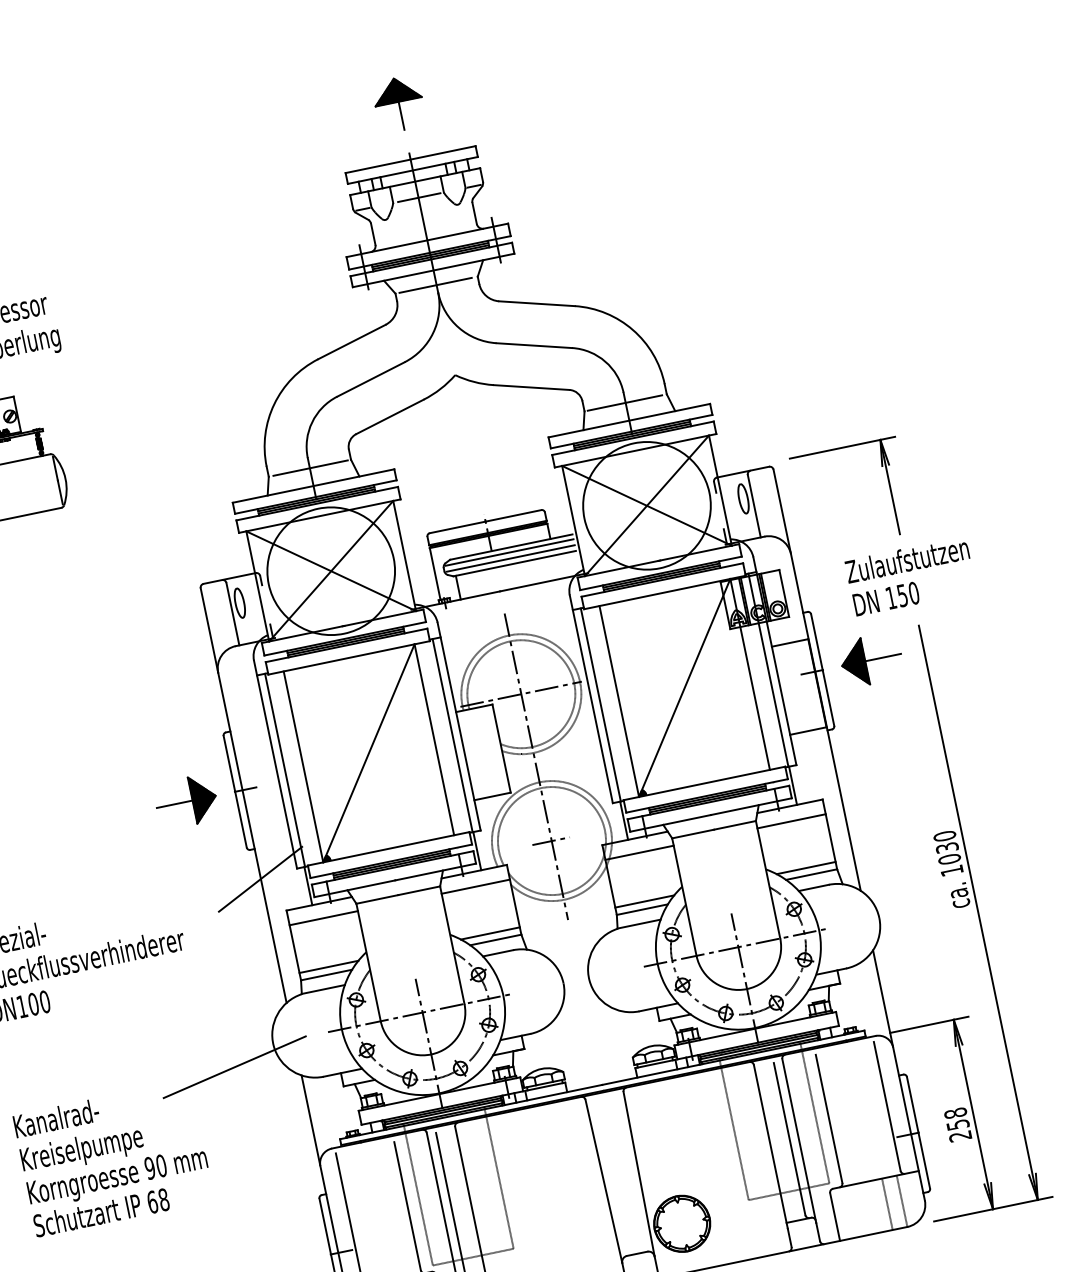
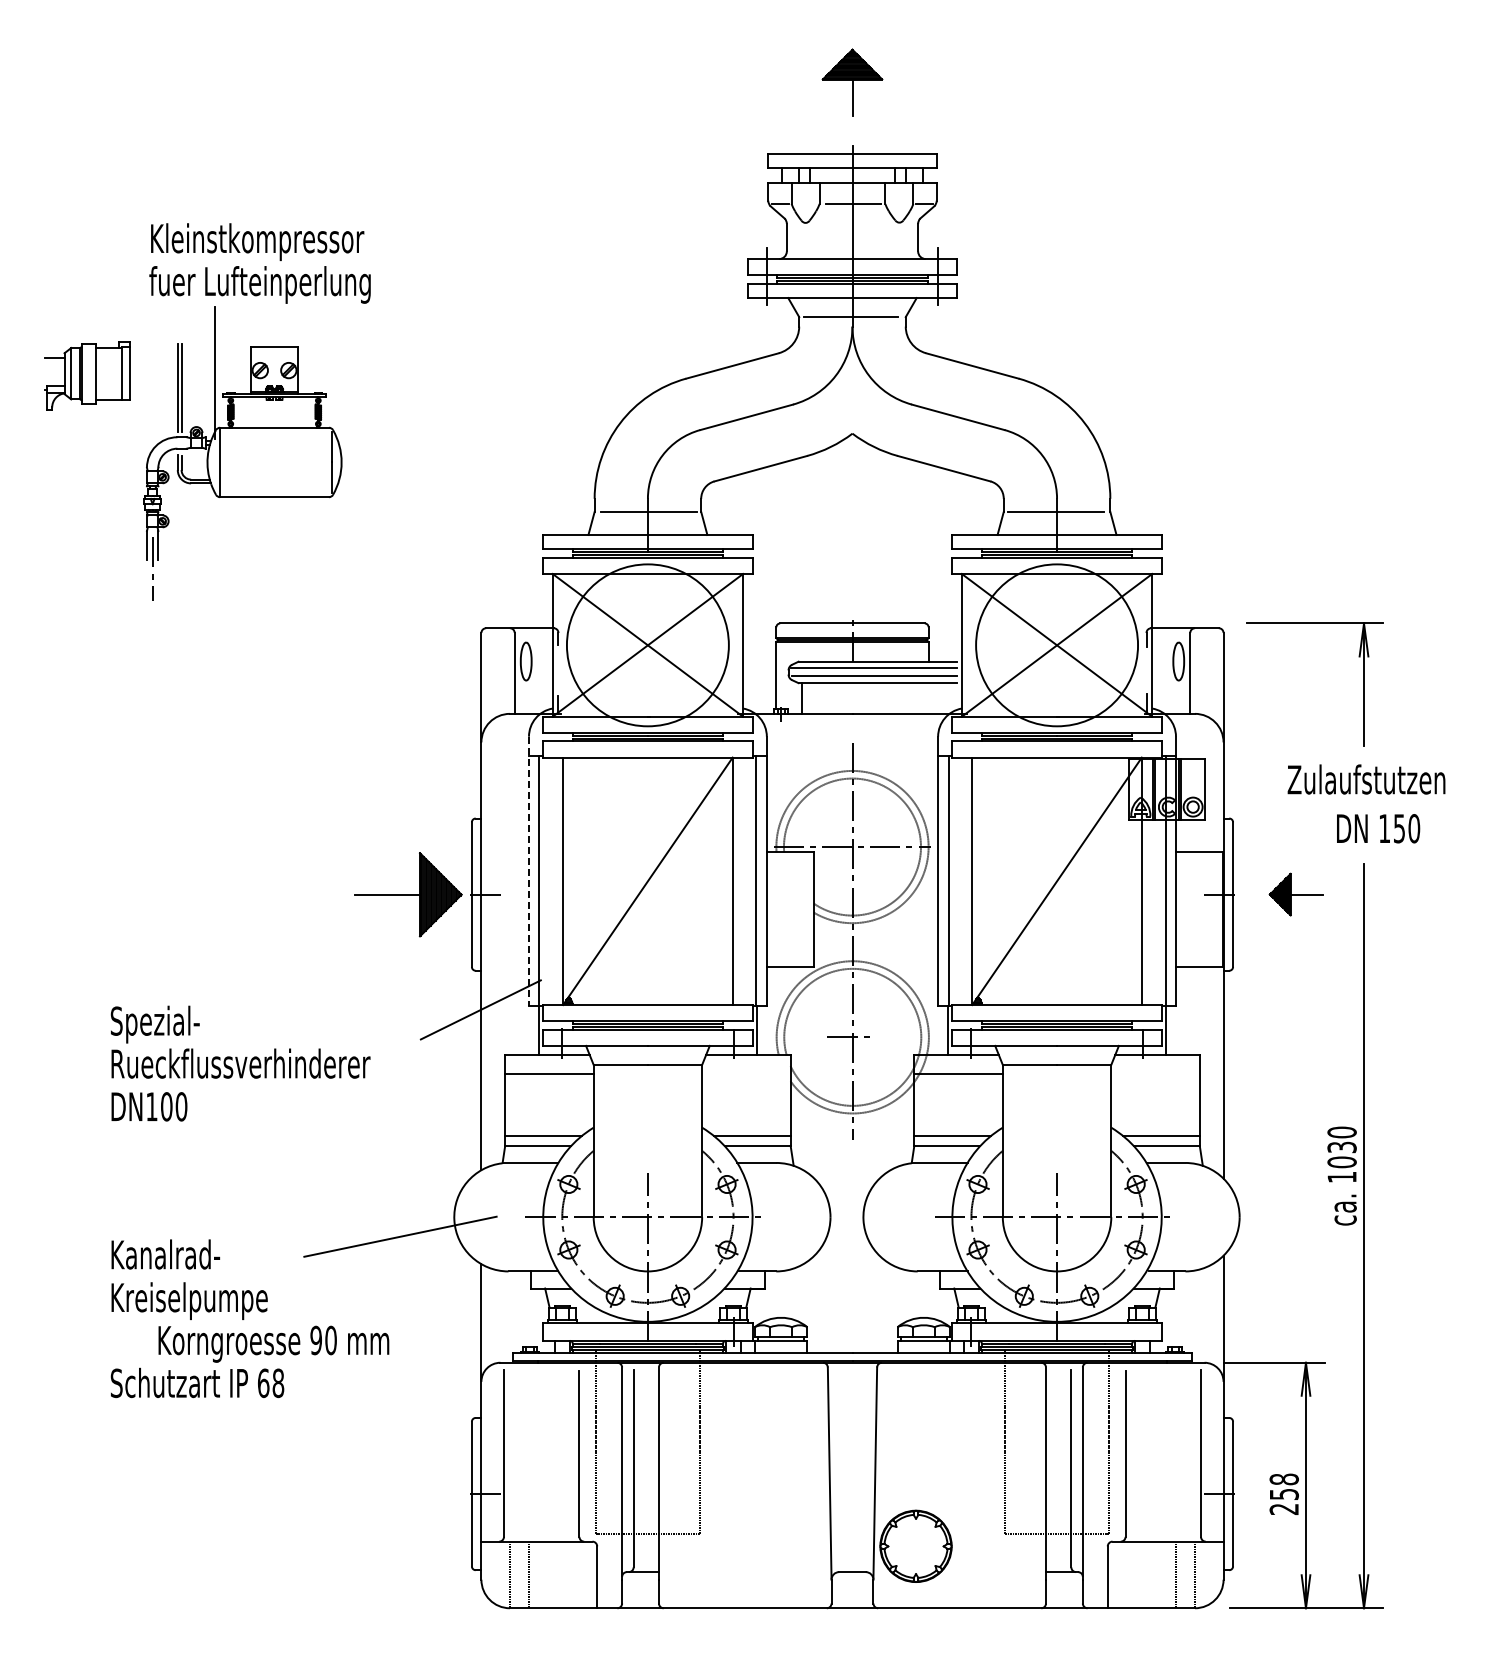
text: (886, 598) -> (1378, 828), moved
part: (871, 659) -> (1296, 894), size x0.7
line: (275, 764) -> (528, 871), solid -> dashed
part: (186, 801) -> (408, 894), size x1.4
line: (791, 821) -> (1155, 1074), removed
line: (475, 886) -> (746, 1074), removed
text: (117, 1177) -> (273, 1343), moved

